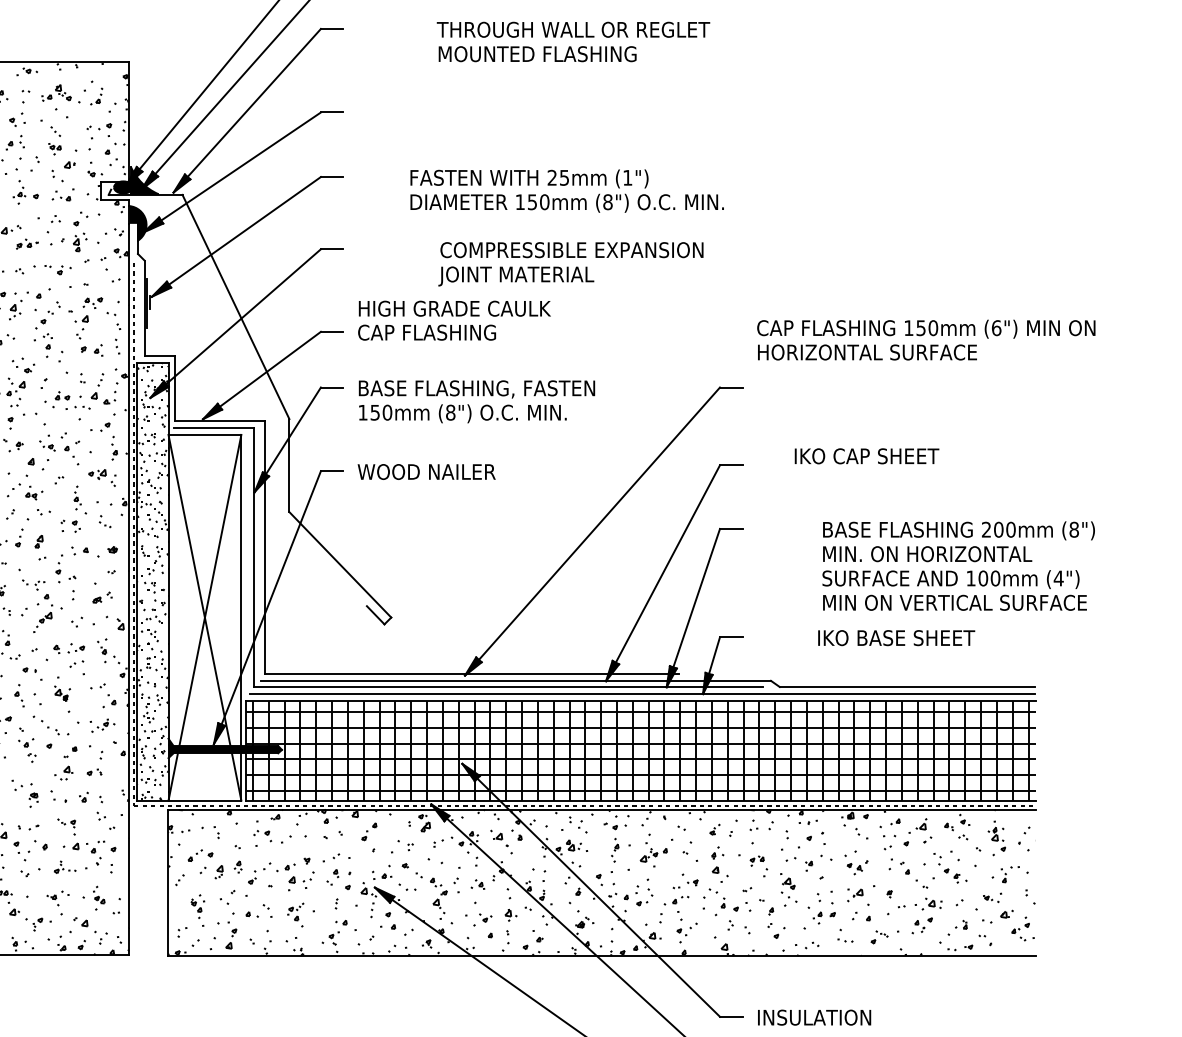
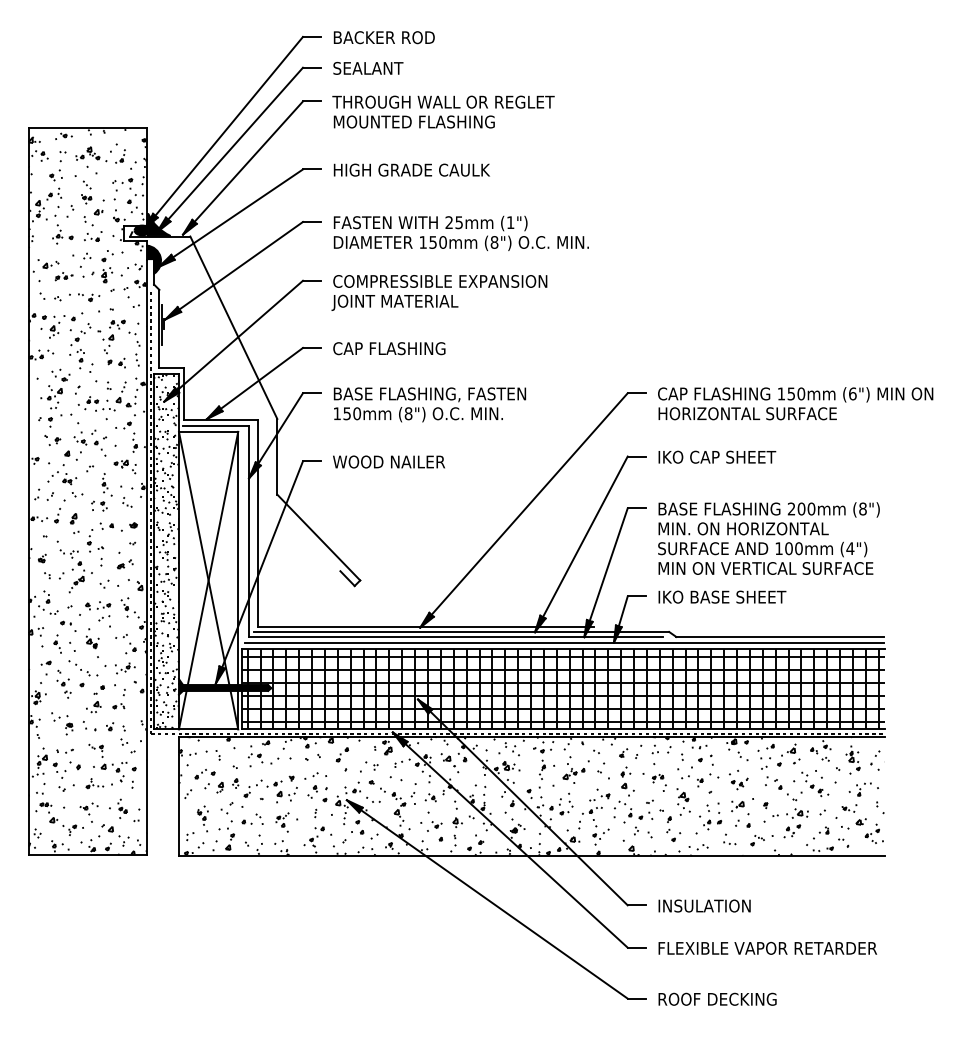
text: (573, 41) -> (443, 111), moved
text: (566, 189) -> (460, 232), moved
text: (571, 263) -> (439, 292), moved
text: (454, 307) -> (411, 169), moved
text: (926, 339) -> (795, 403), moved
text: (867, 455) -> (717, 456), moved
text: (958, 565) -> (768, 538), moved
text: (896, 637) -> (722, 596), moved

